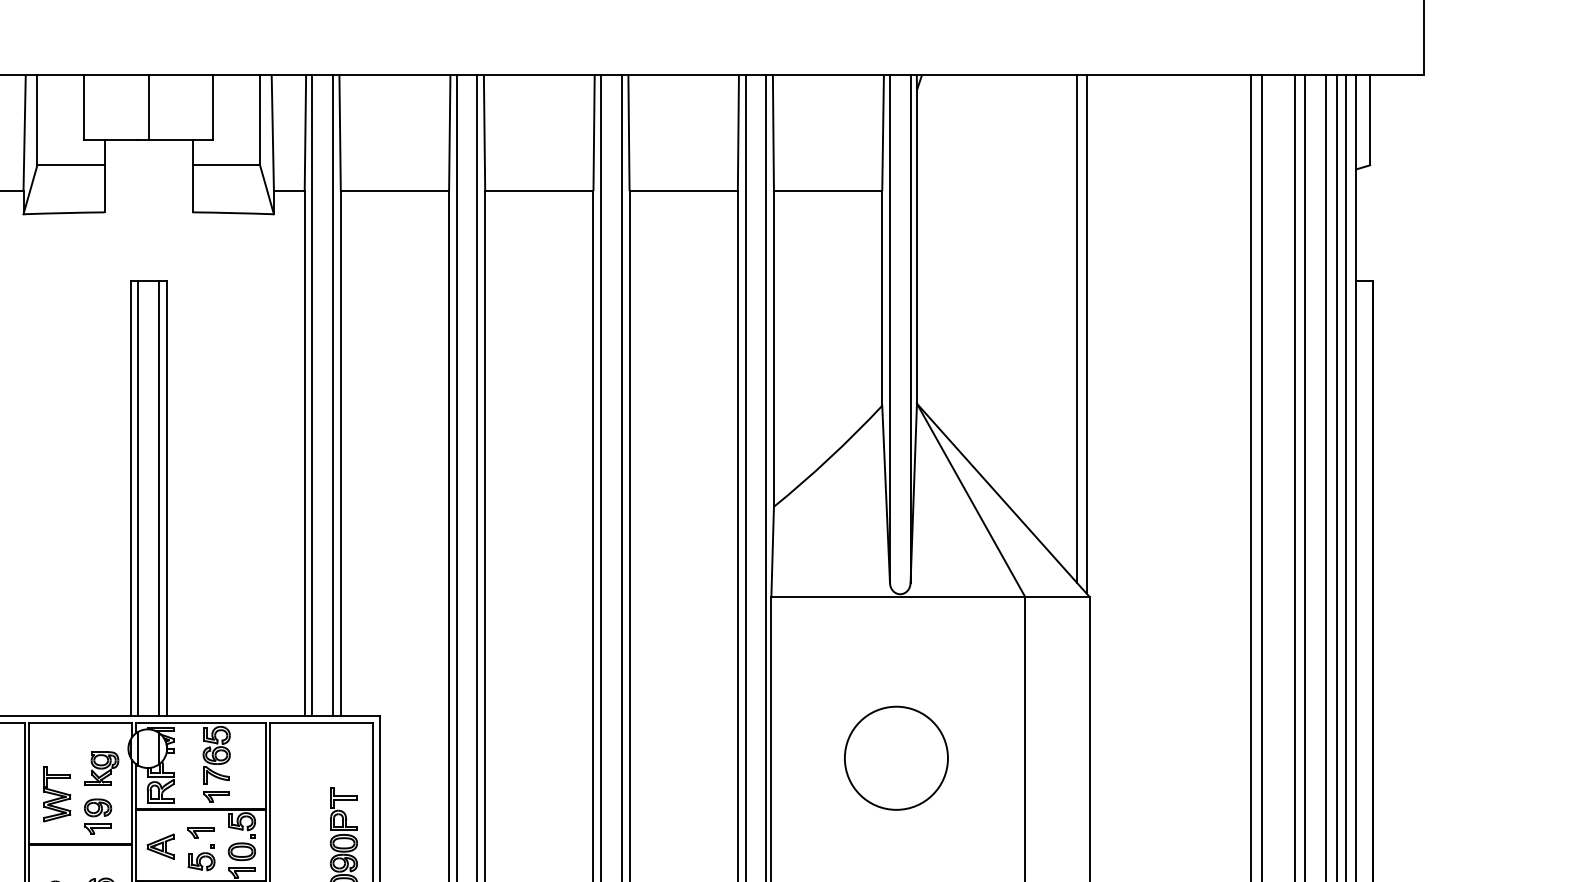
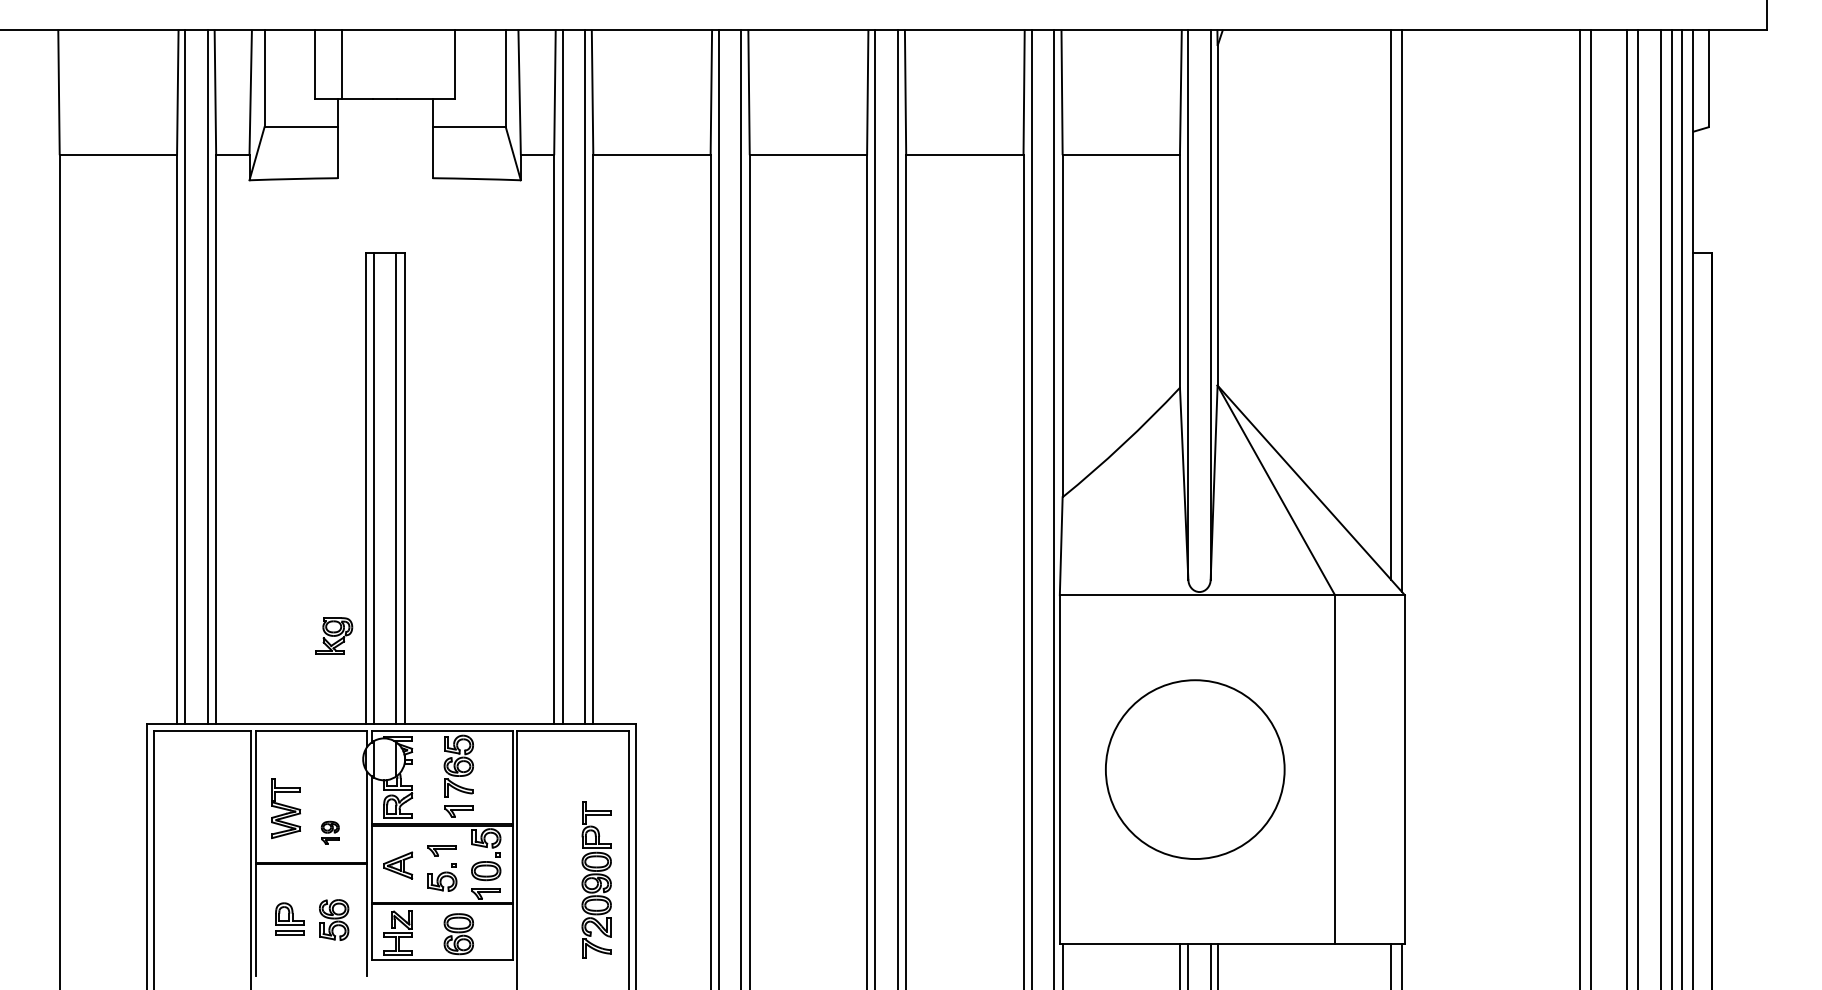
line: (149, 107) -> (342, 64), moved
circle: (896, 758) -> (1195, 769), size x1.6
part: (101, 768) -> (334, 635), moved
part: (98, 816) -> (330, 832), size x0.6

